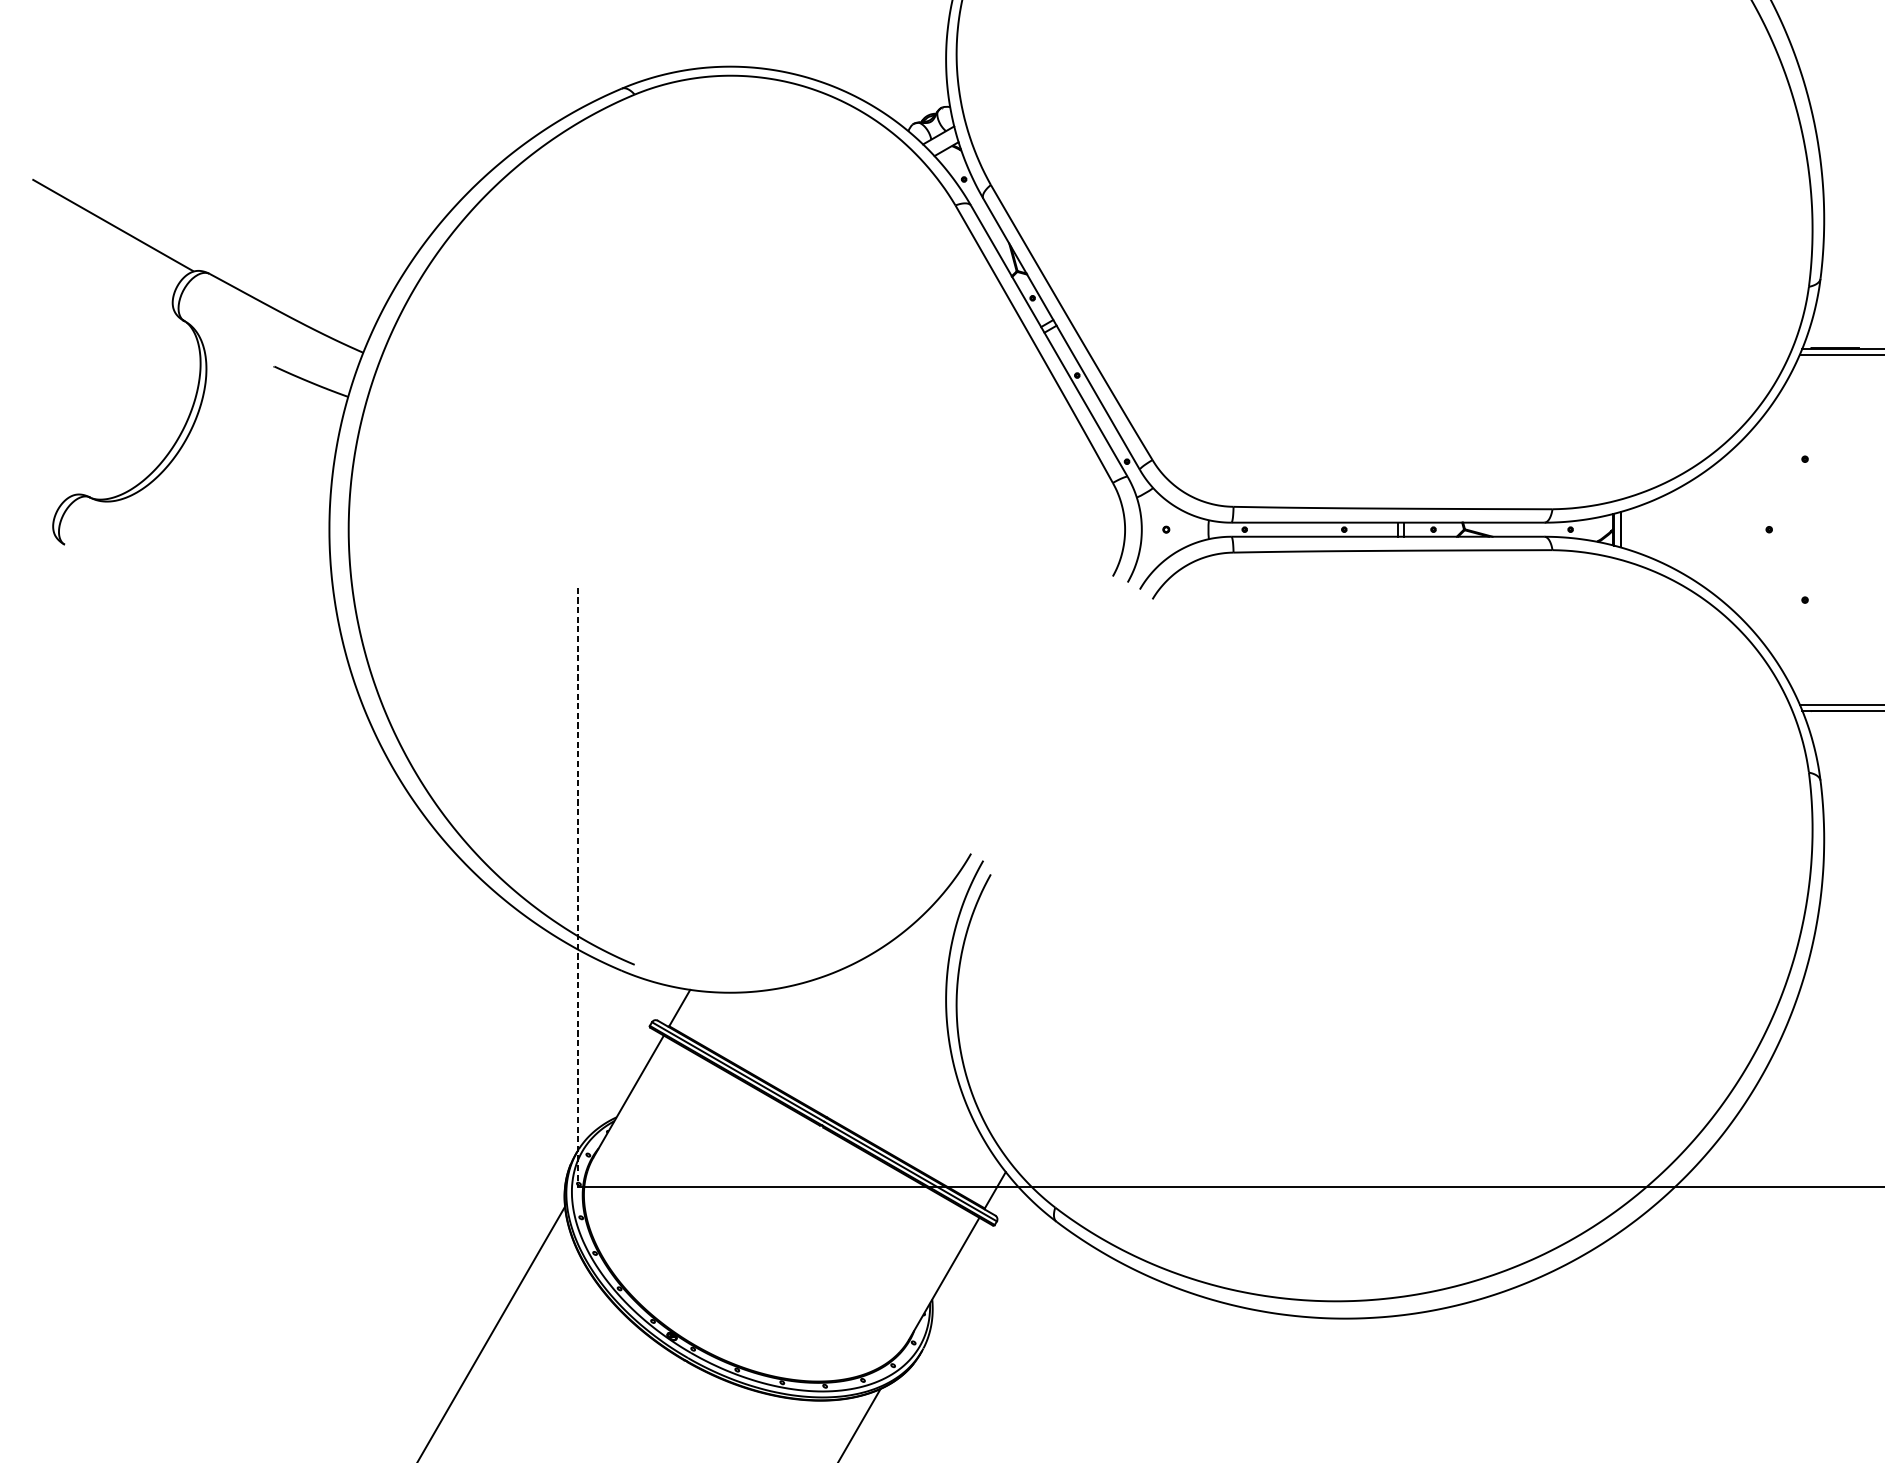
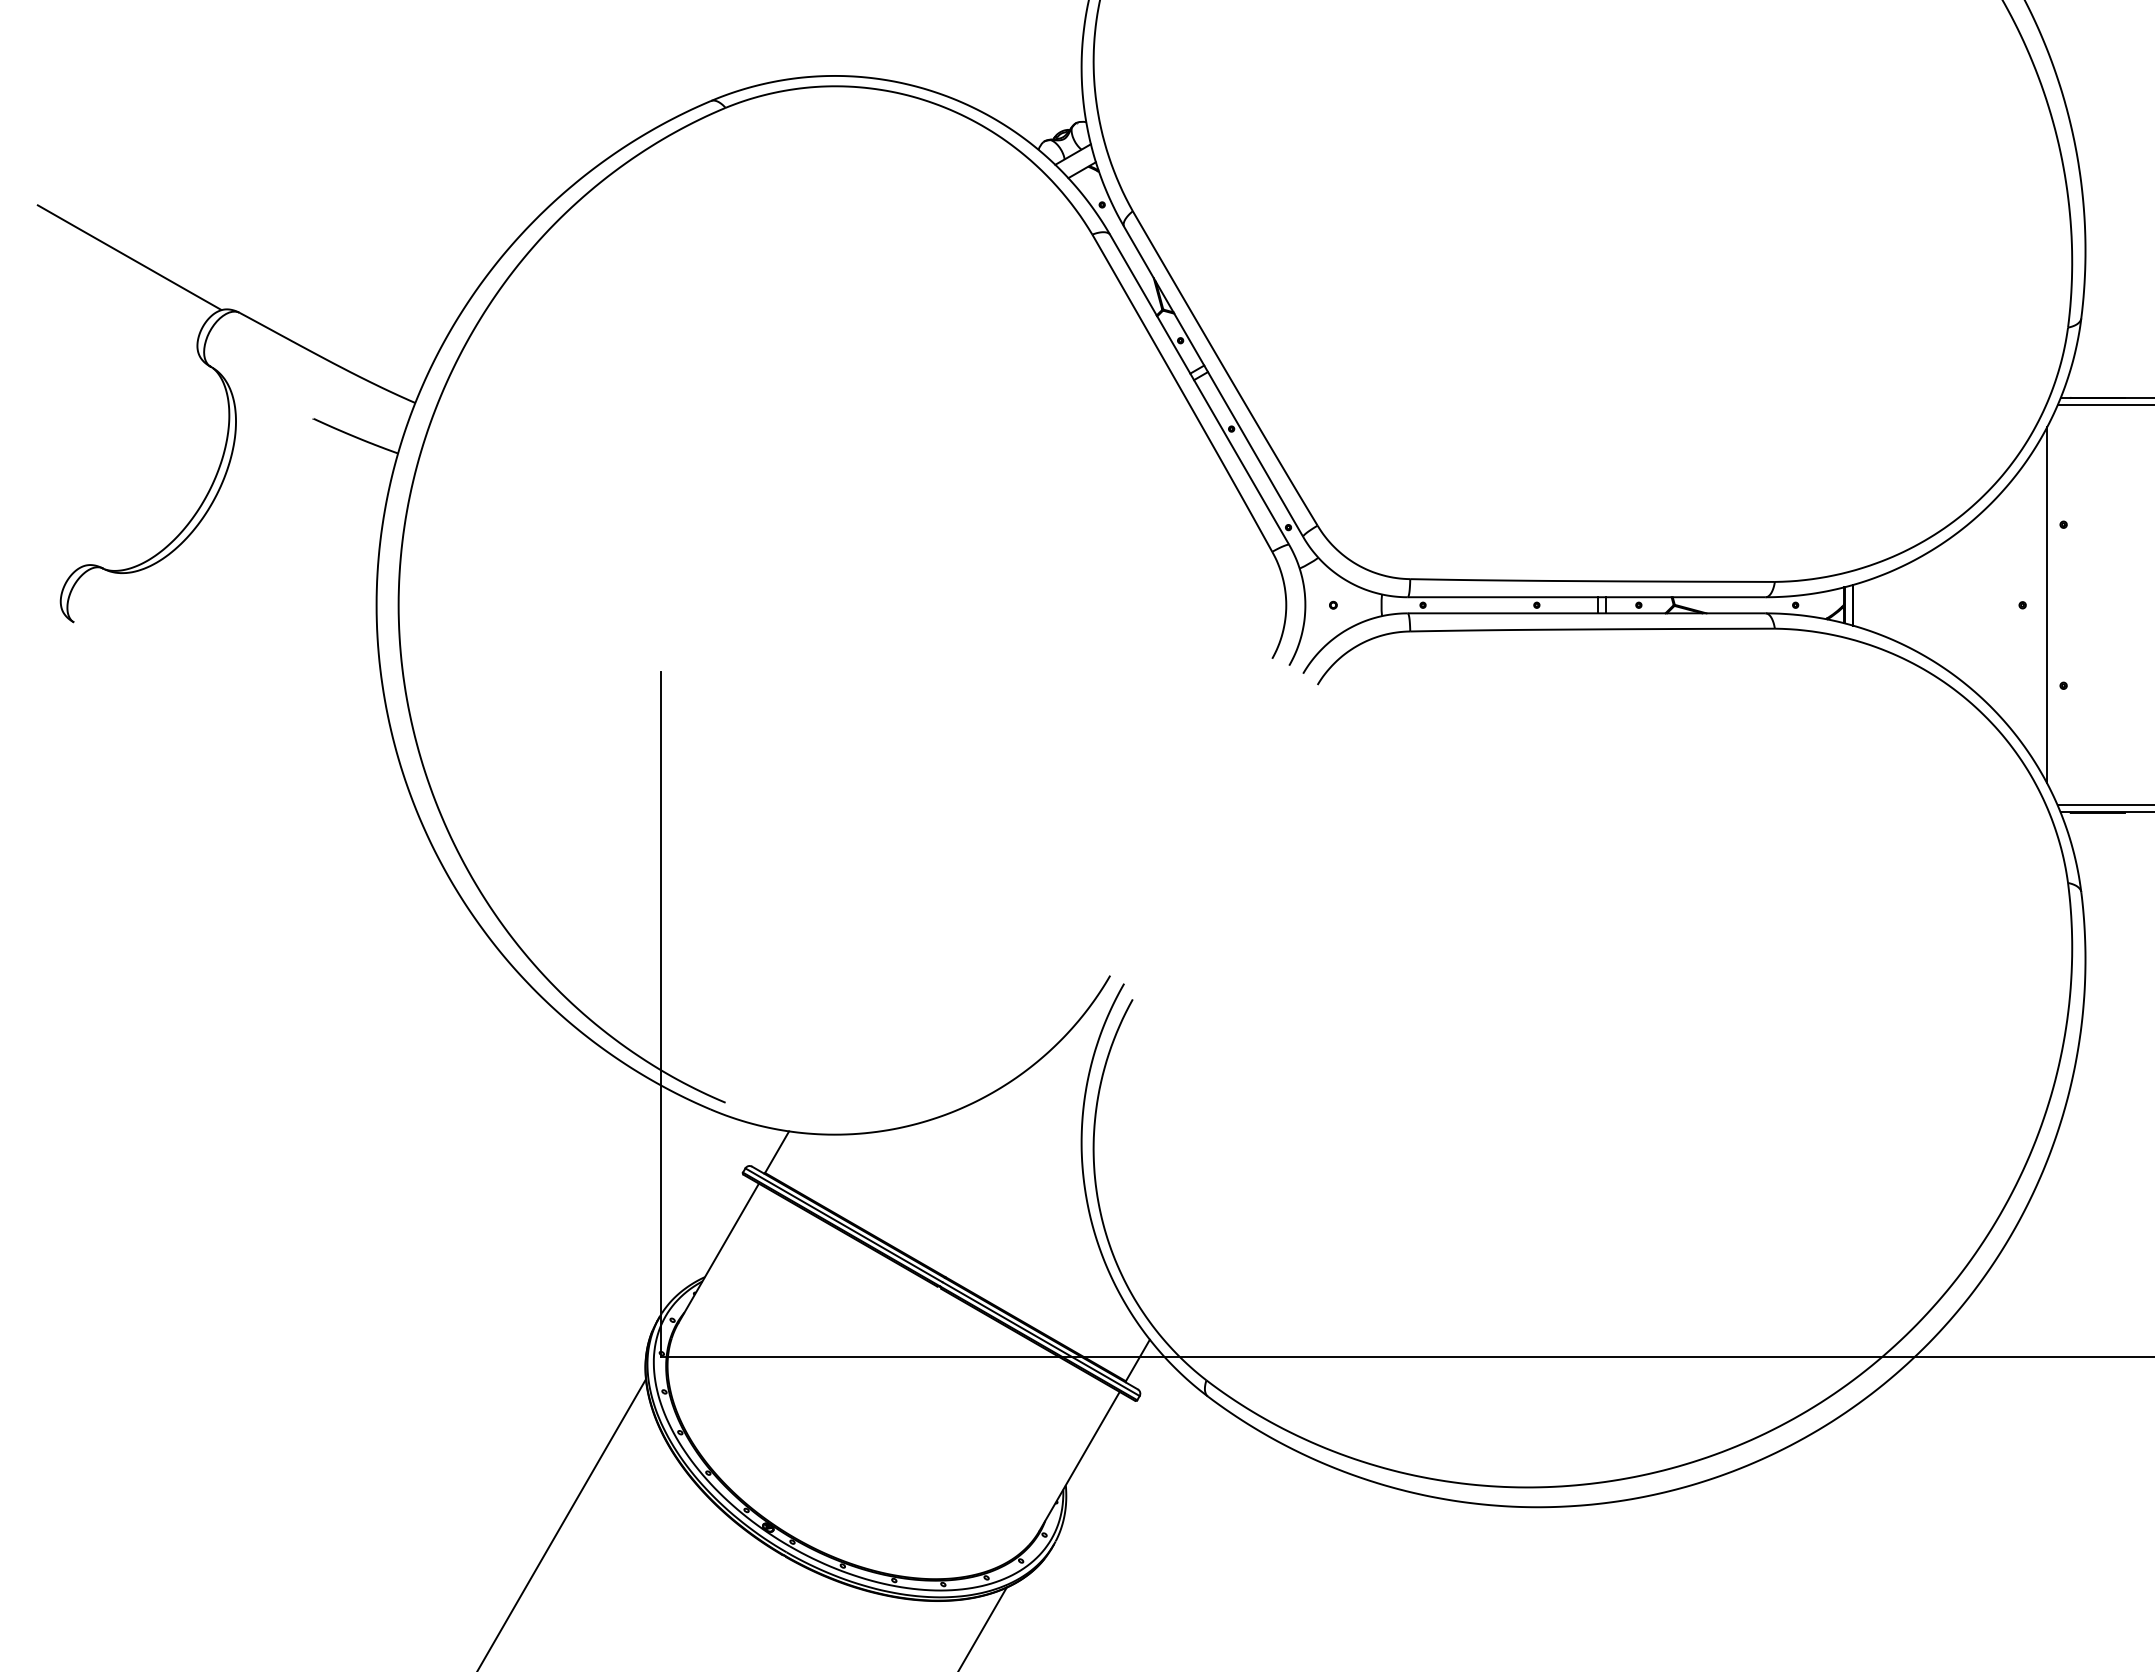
line: (1790, 529) -> (2047, 605), added
line: (577, 887) -> (660, 1014), dashed -> solid

